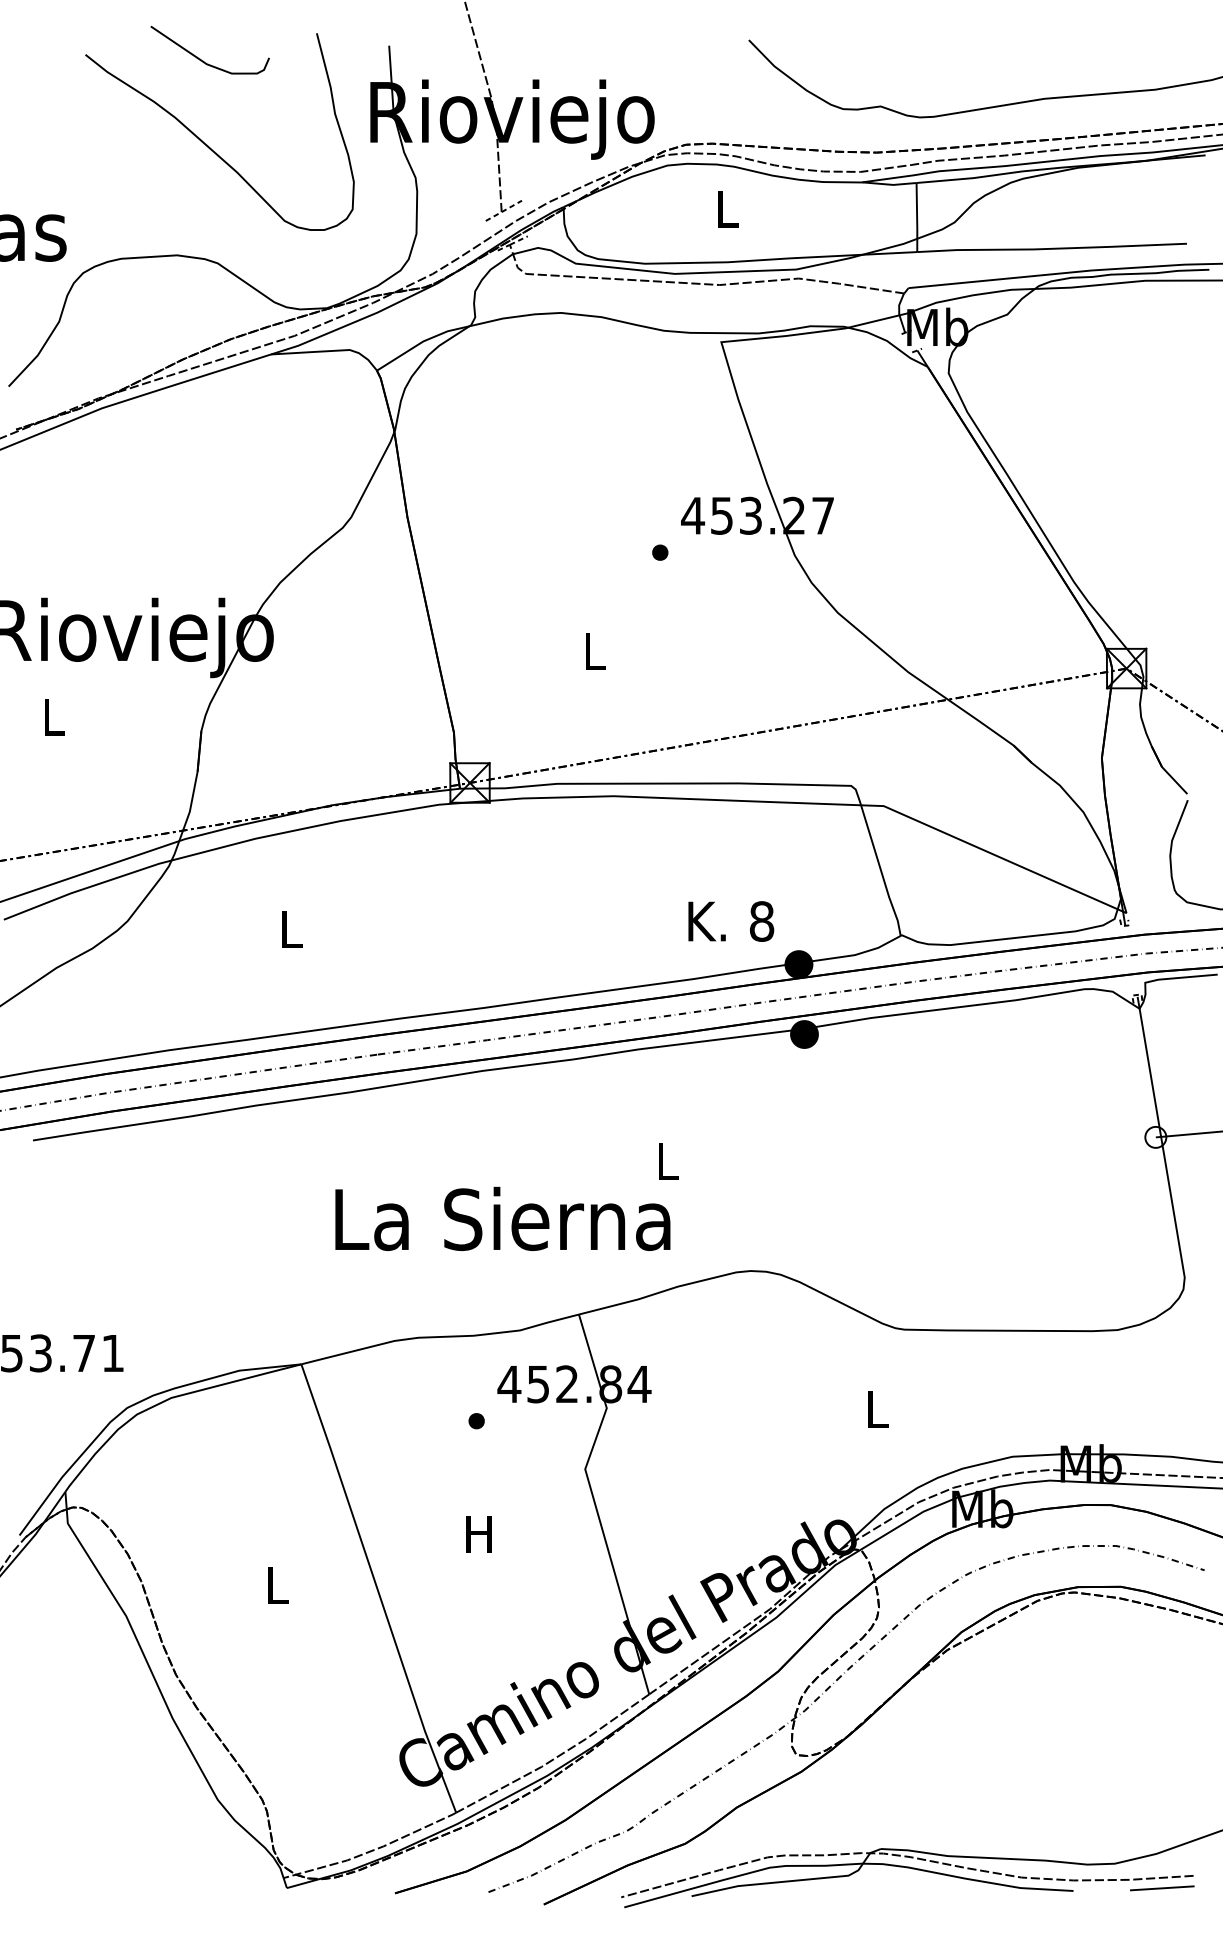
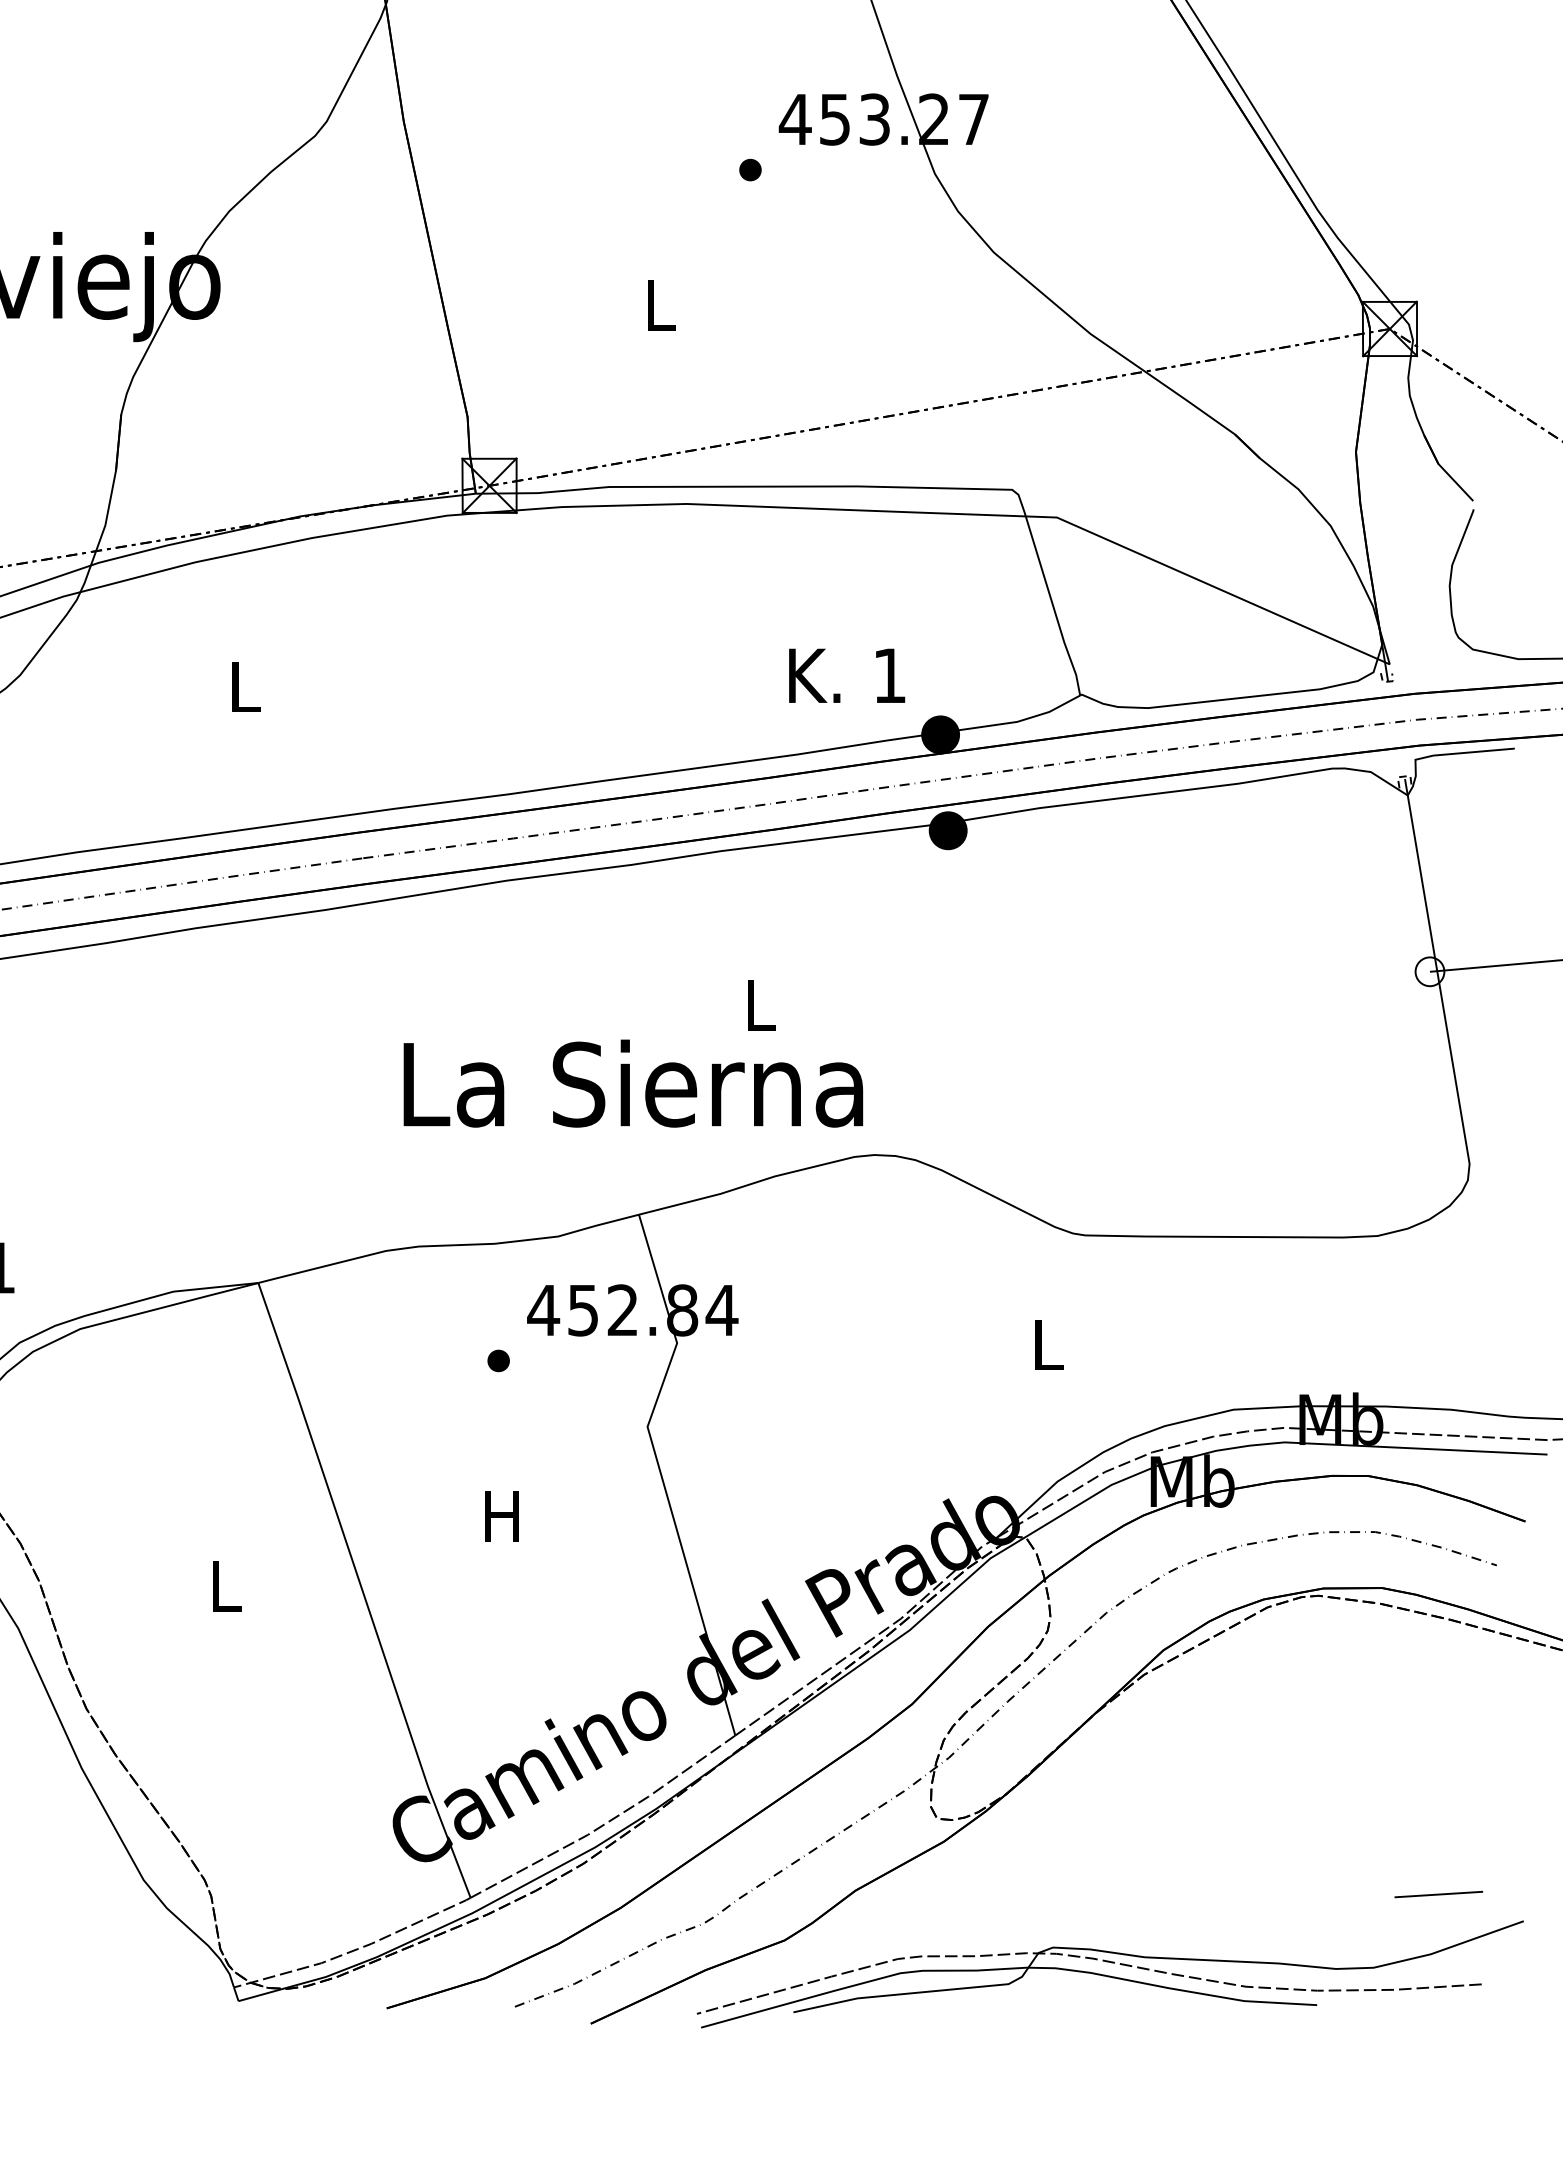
text: (761, 921) -> (889, 675), 8 -> 1
text: (502, 1218) -> (632, 1083), moved
line: (1162, 1888) -> (1439, 1894), moved

